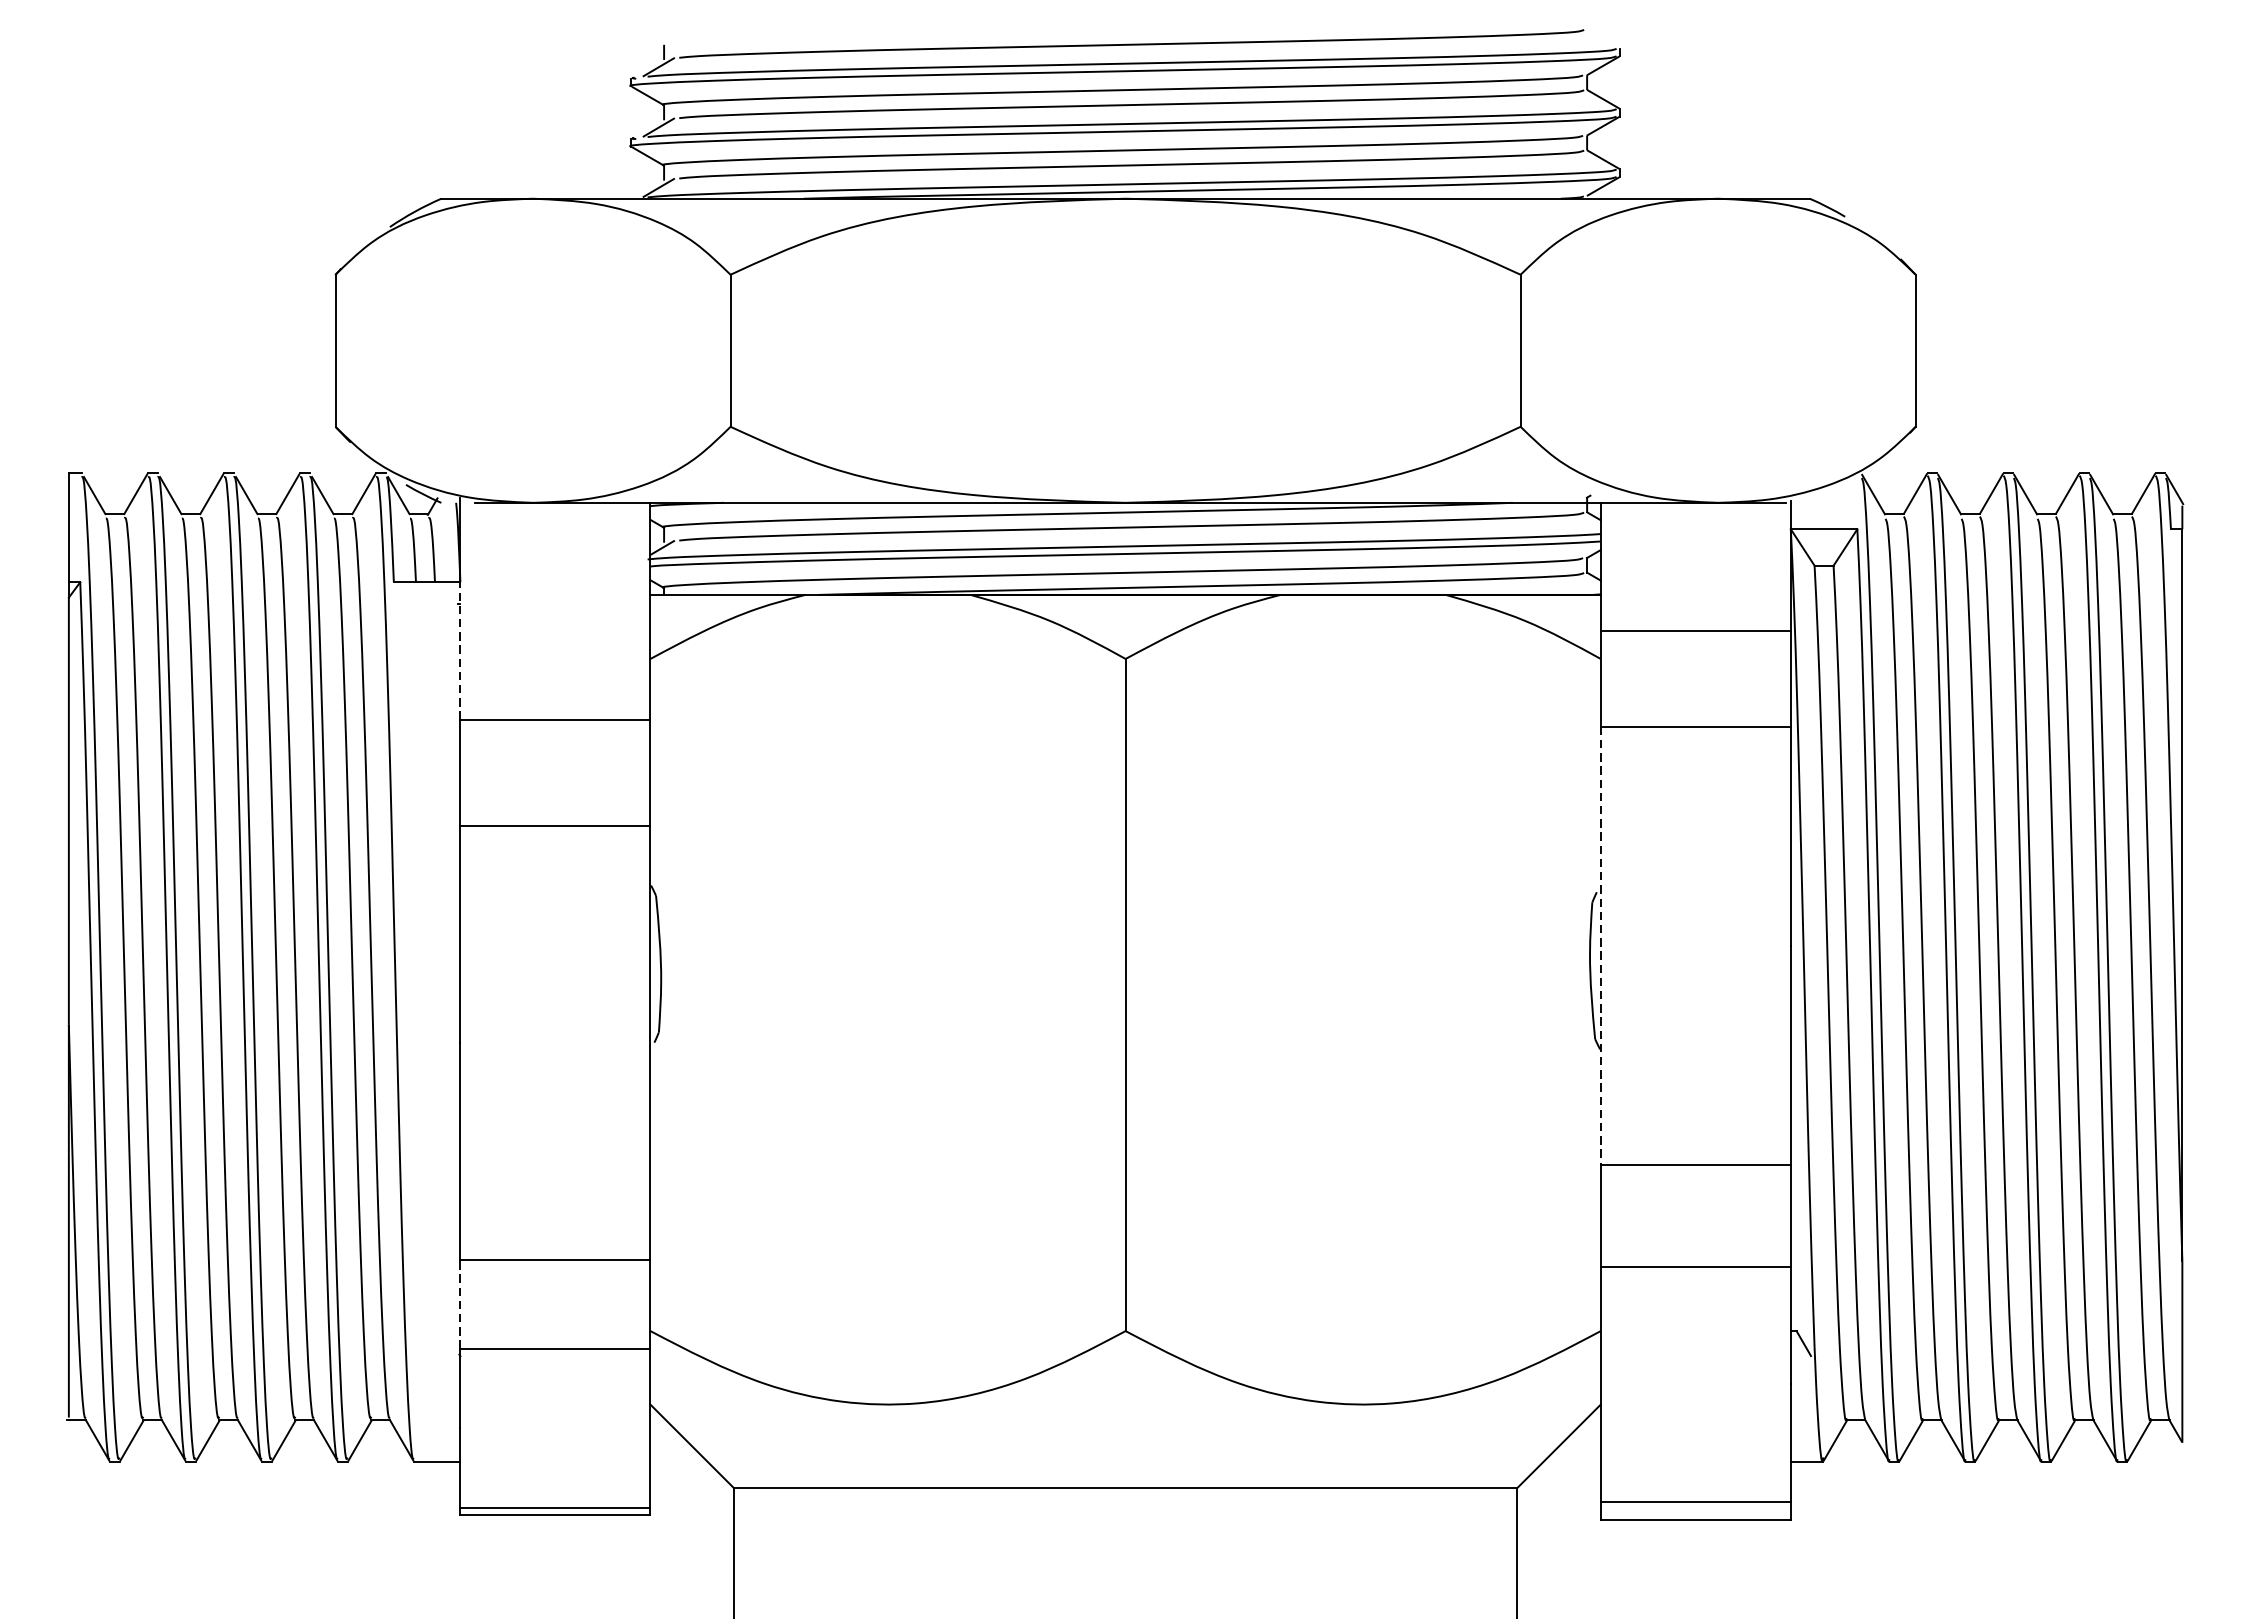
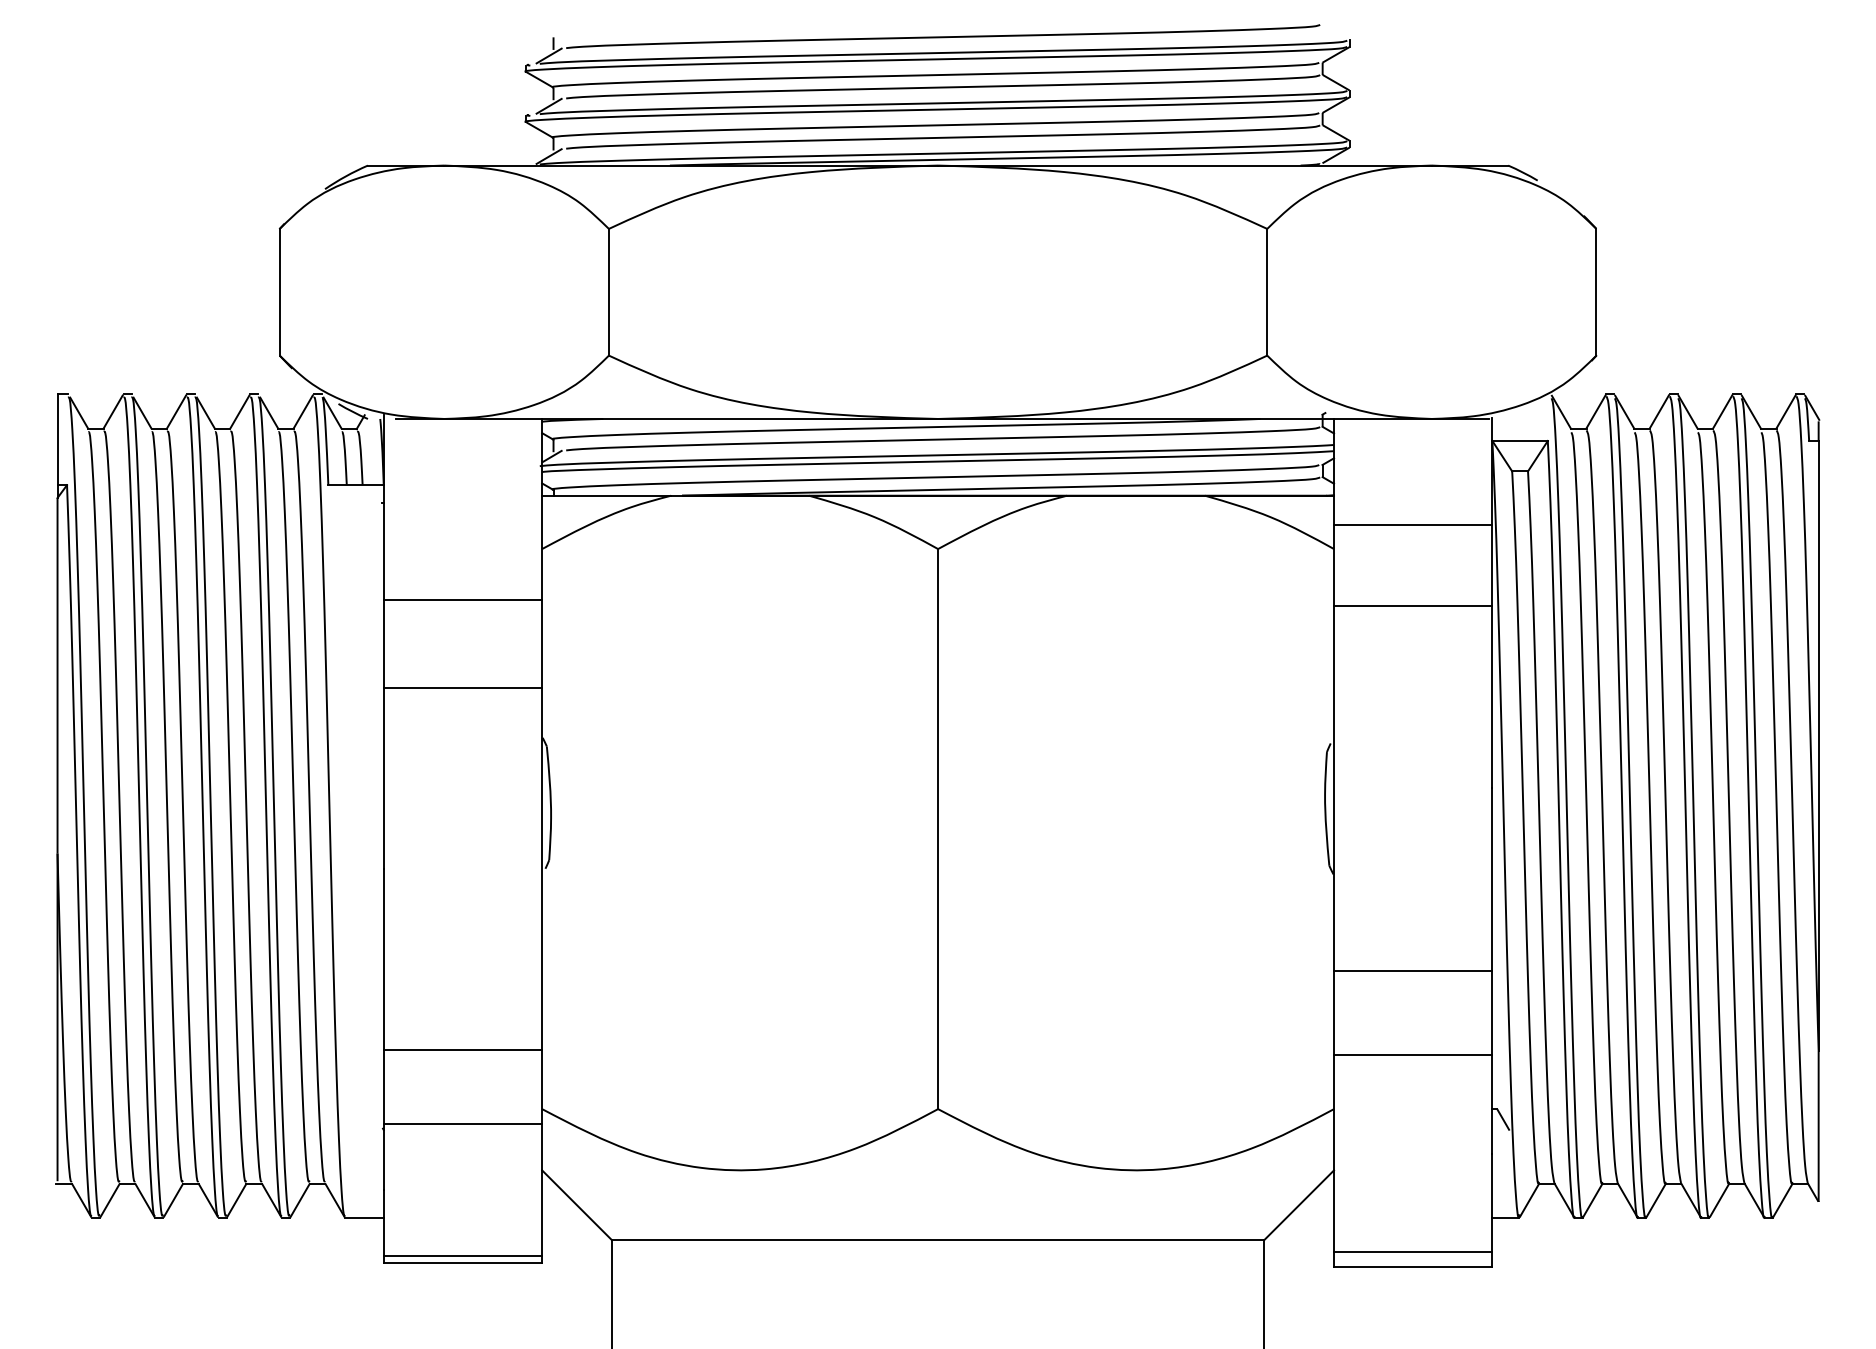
line: (460, 649) -> (383, 541), dashed -> solid
line: (1601, 946) -> (1334, 788), dashed -> solid
line: (460, 1303) -> (383, 1086), dashed -> solid

